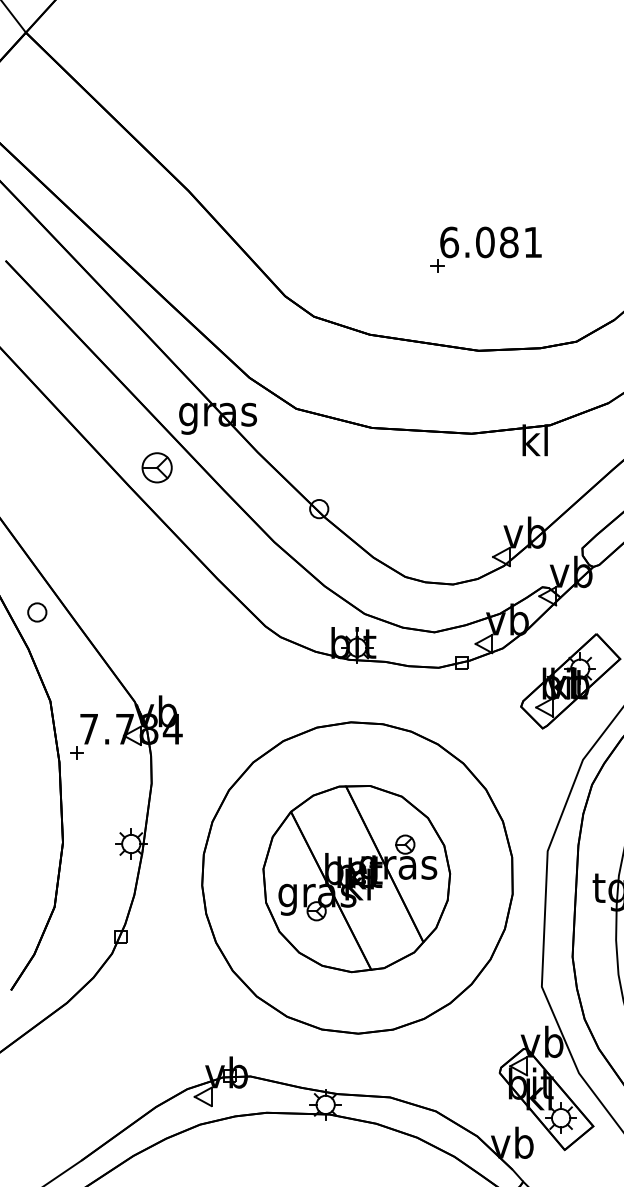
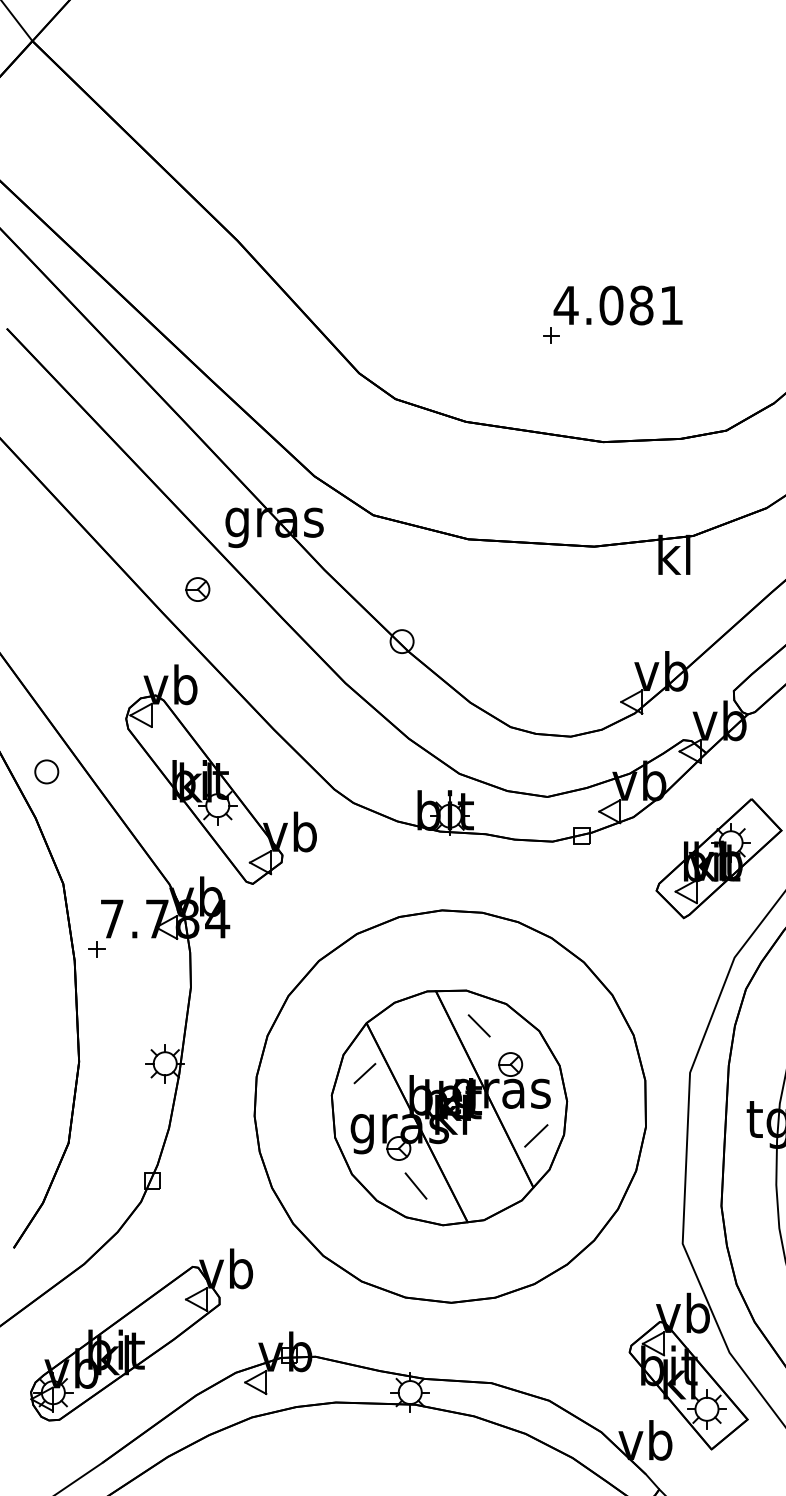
text: (448, 242) -> (565, 305), 6.081 -> 4.081
part: (156, 467) -> (197, 589), size x0.62
part: (175, 614) -> (220, 774), added
line: (379, 813) -> (478, 1025), added
line: (289, 851) -> (364, 1073), added
line: (425, 900) -> (536, 1135), added
line: (329, 940) -> (415, 1185), added
part: (112, 1058) -> (141, 1334), added

